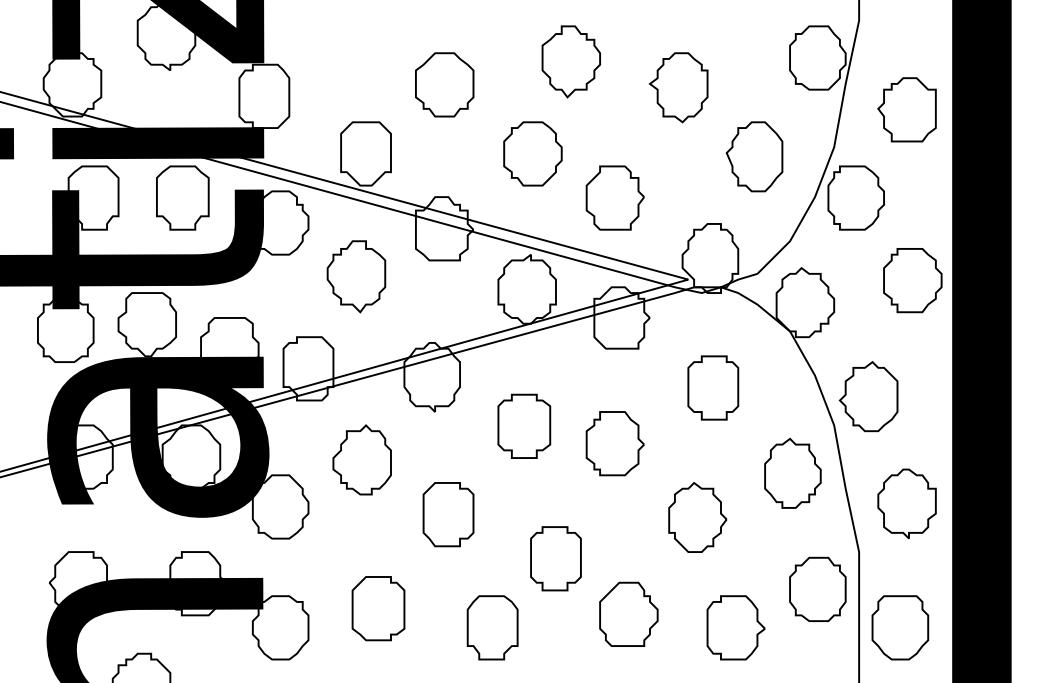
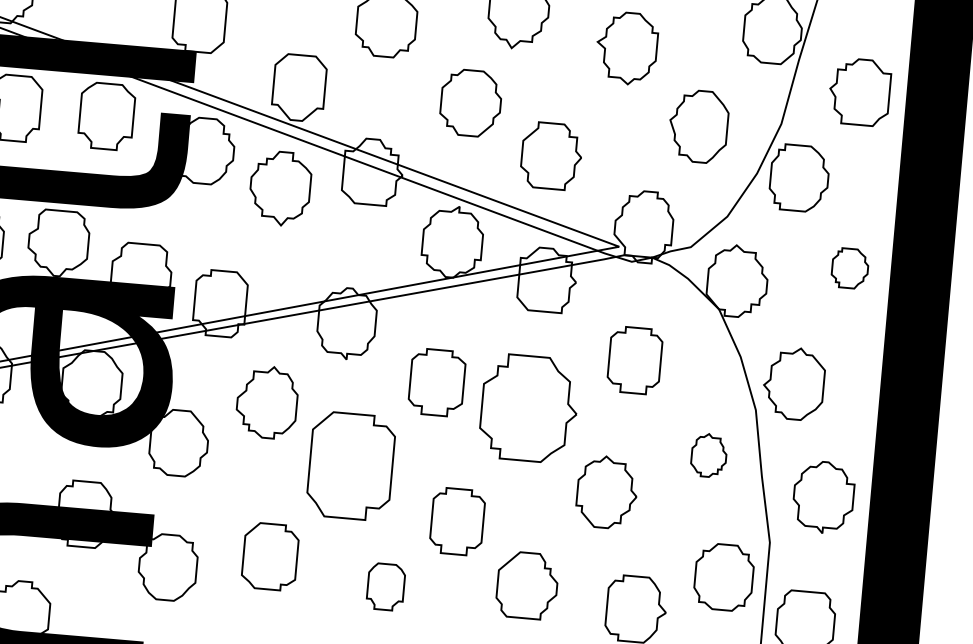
part: (356, 276) -> (280, 188), moved
part: (912, 280) -> (849, 268), size x0.6
part: (614, 443) -> (528, 408), size x1.6
part: (792, 472) -> (708, 454), size x0.6
part: (448, 514) -> (350, 466), size x1.6
part: (492, 627) -> (385, 586), size x0.7

